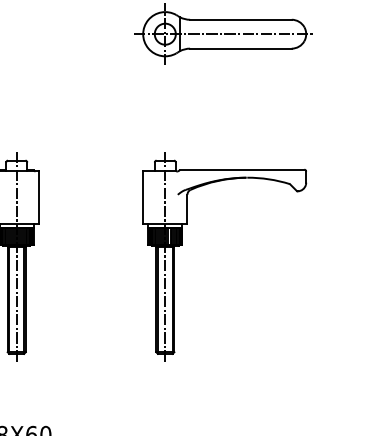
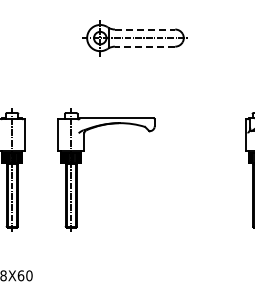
line: (241, 19) -> (145, 29), solid -> dashed
line: (239, 48) -> (144, 46), solid -> dashed
part: (182, 245) -> (81, 163), moved

